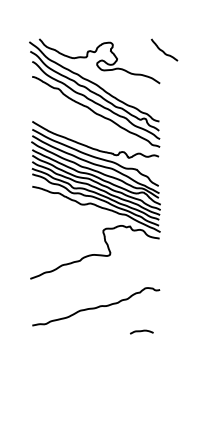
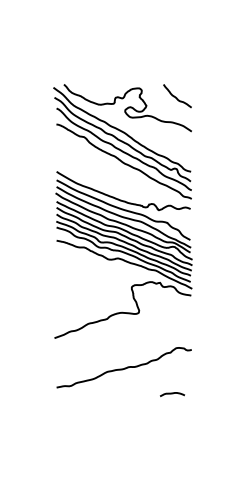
curve: (163, 50) -> (176, 96), moved

